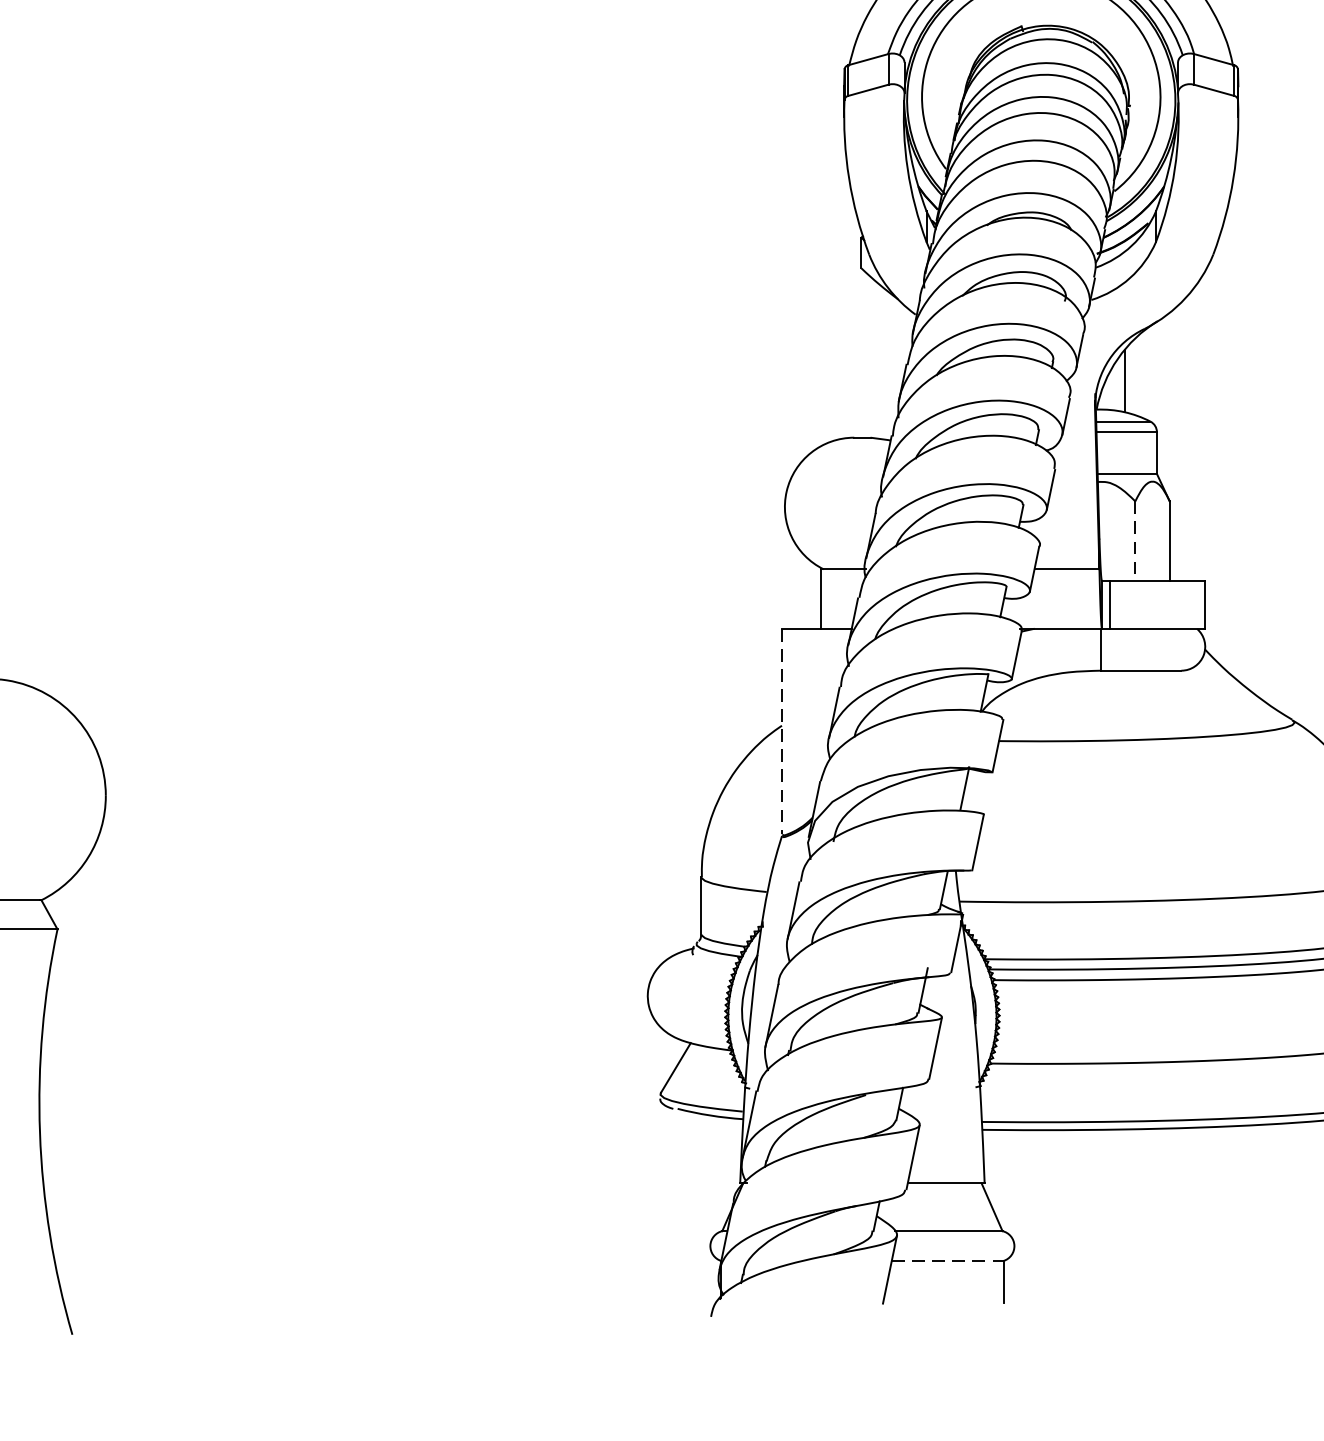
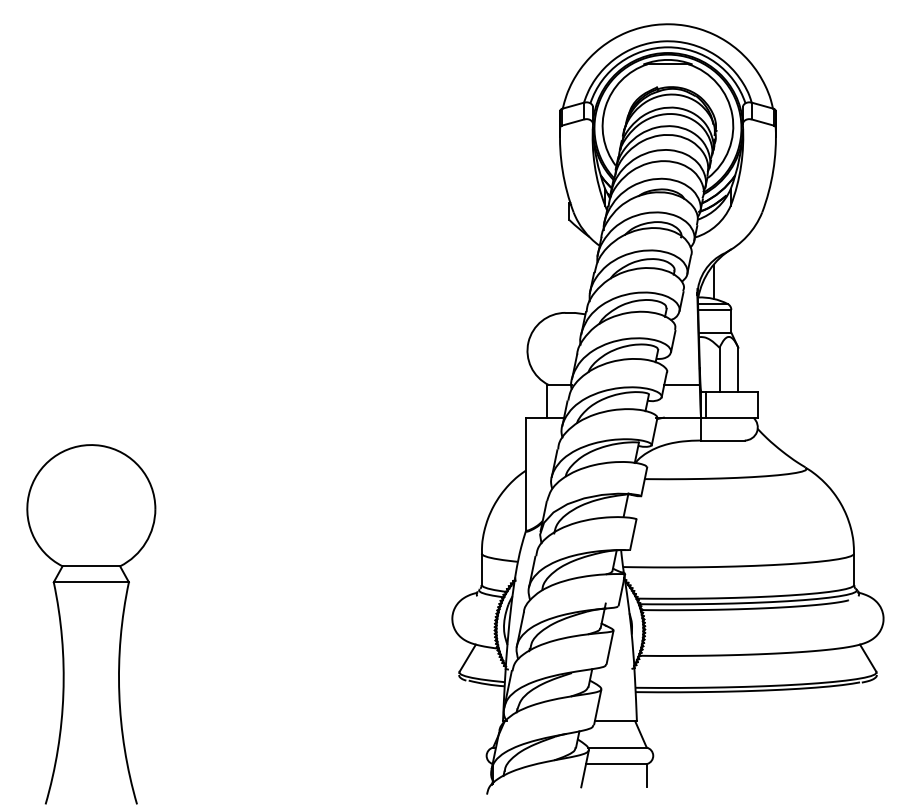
line: (1135, 541) -> (719, 369), dashed -> solid
line: (781, 732) -> (525, 474), dashed -> solid
line: (947, 1260) -> (616, 763), dashed -> solid

